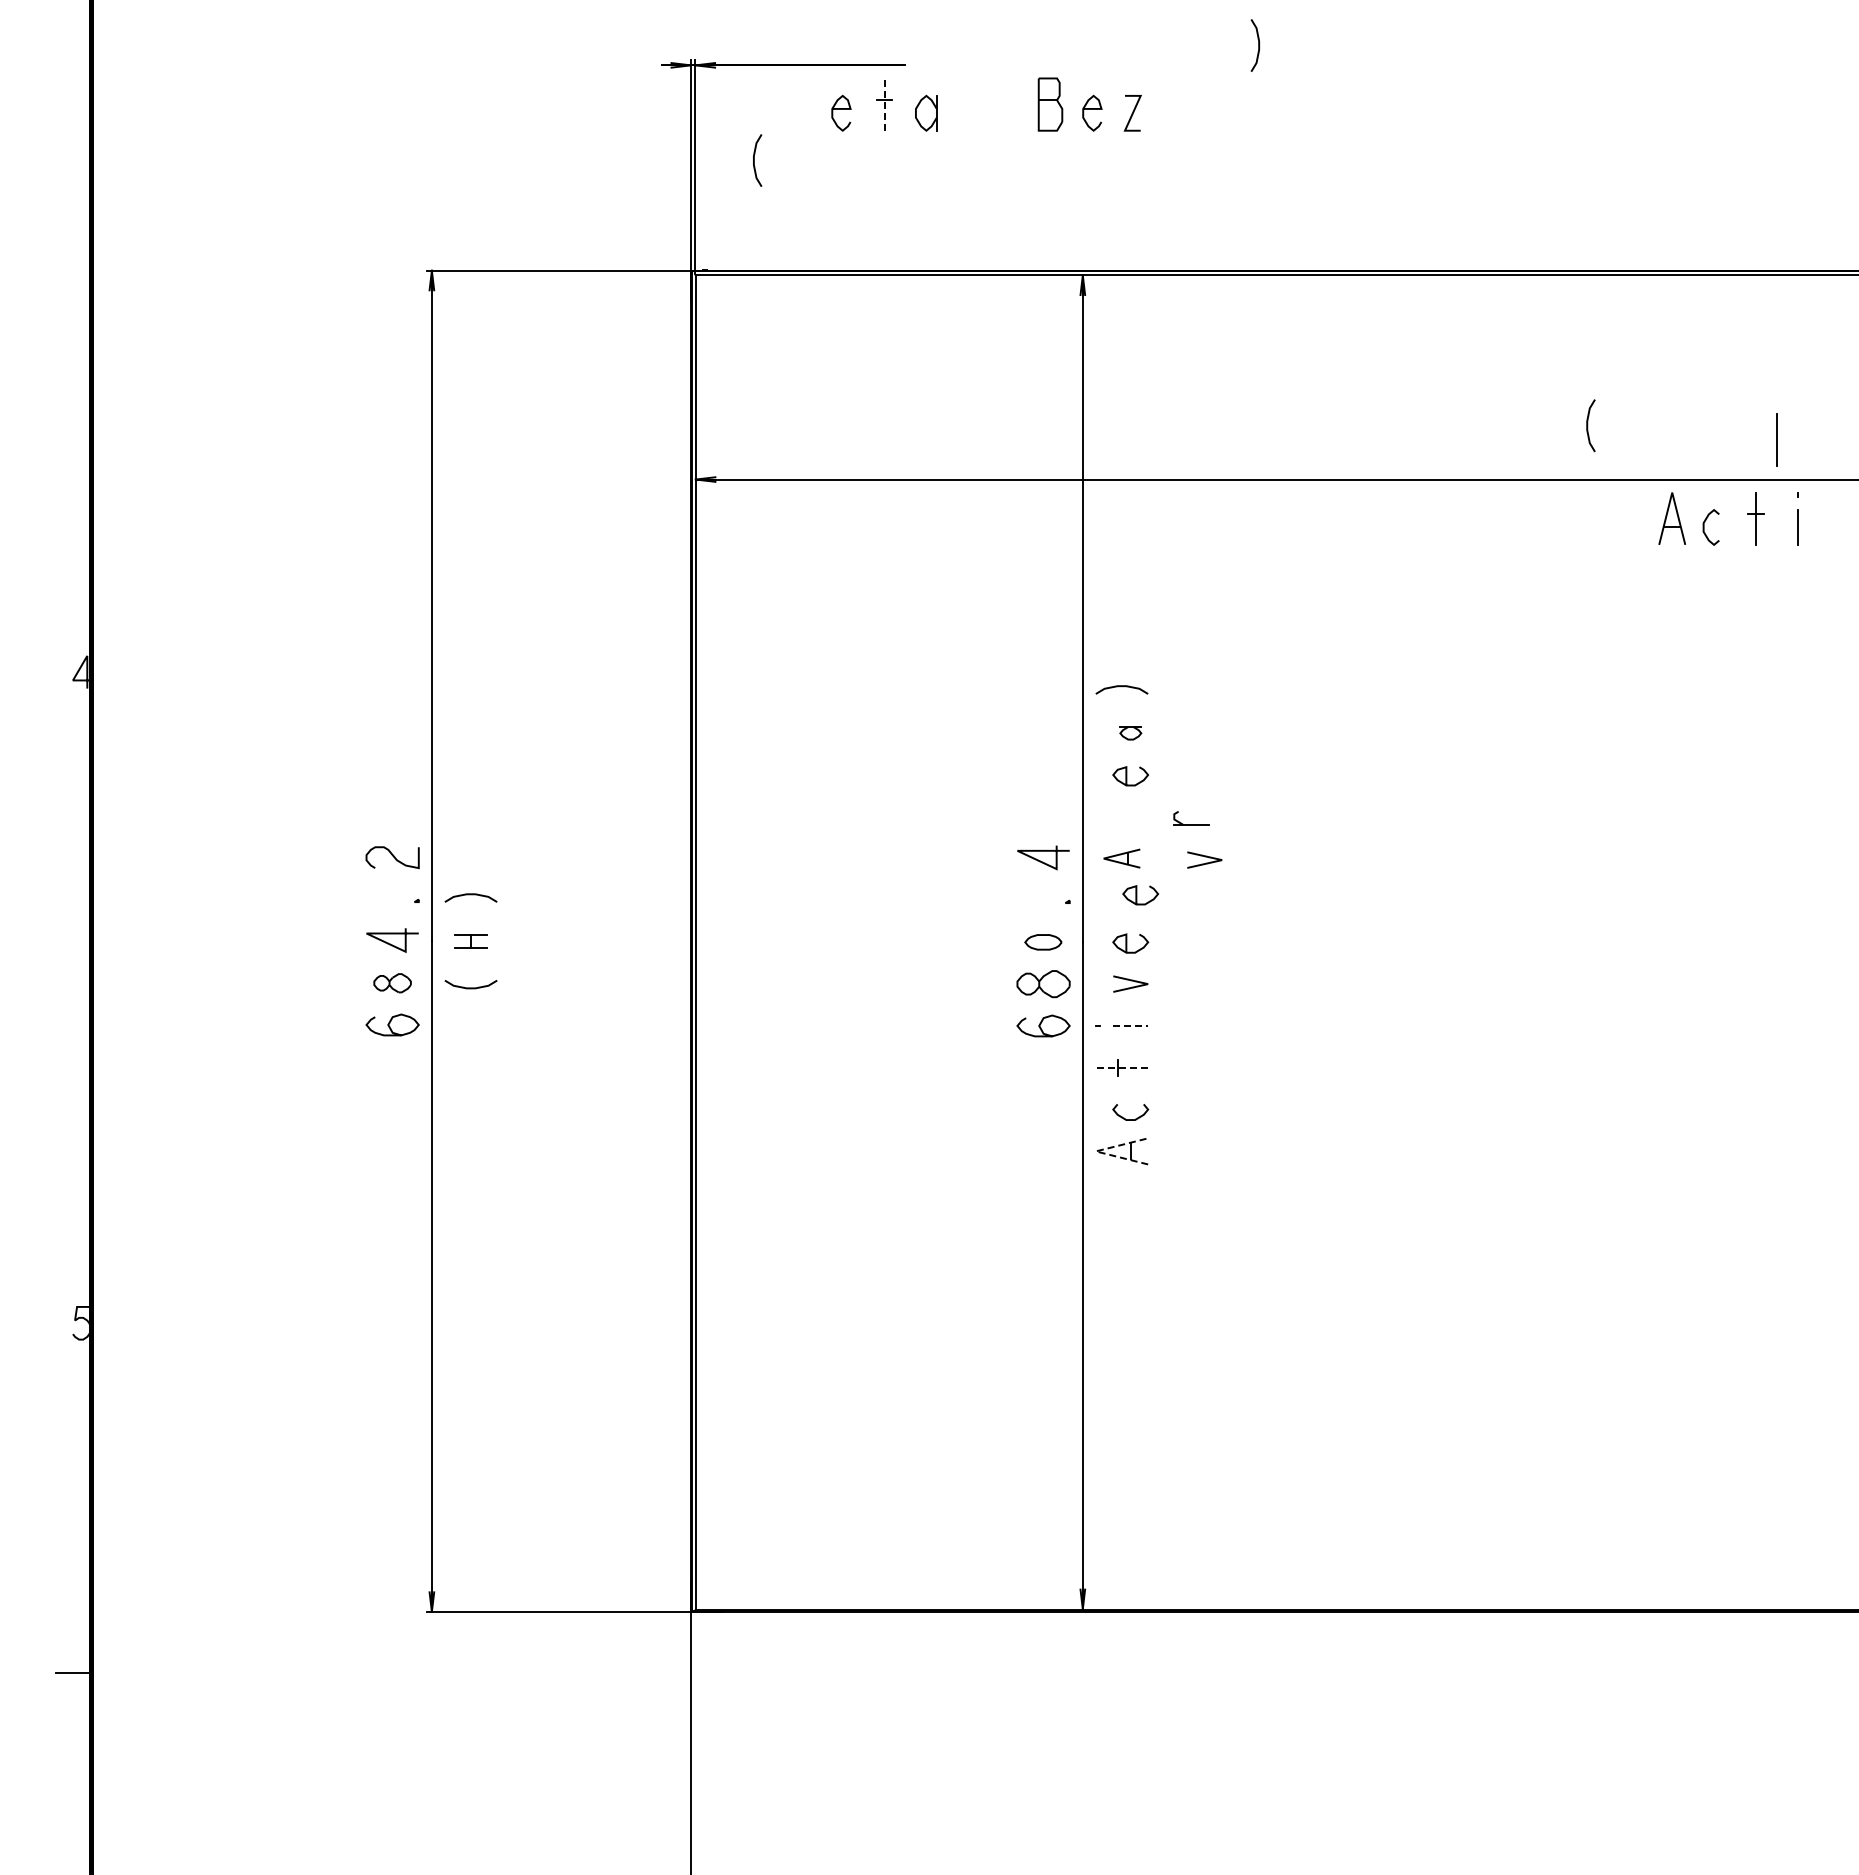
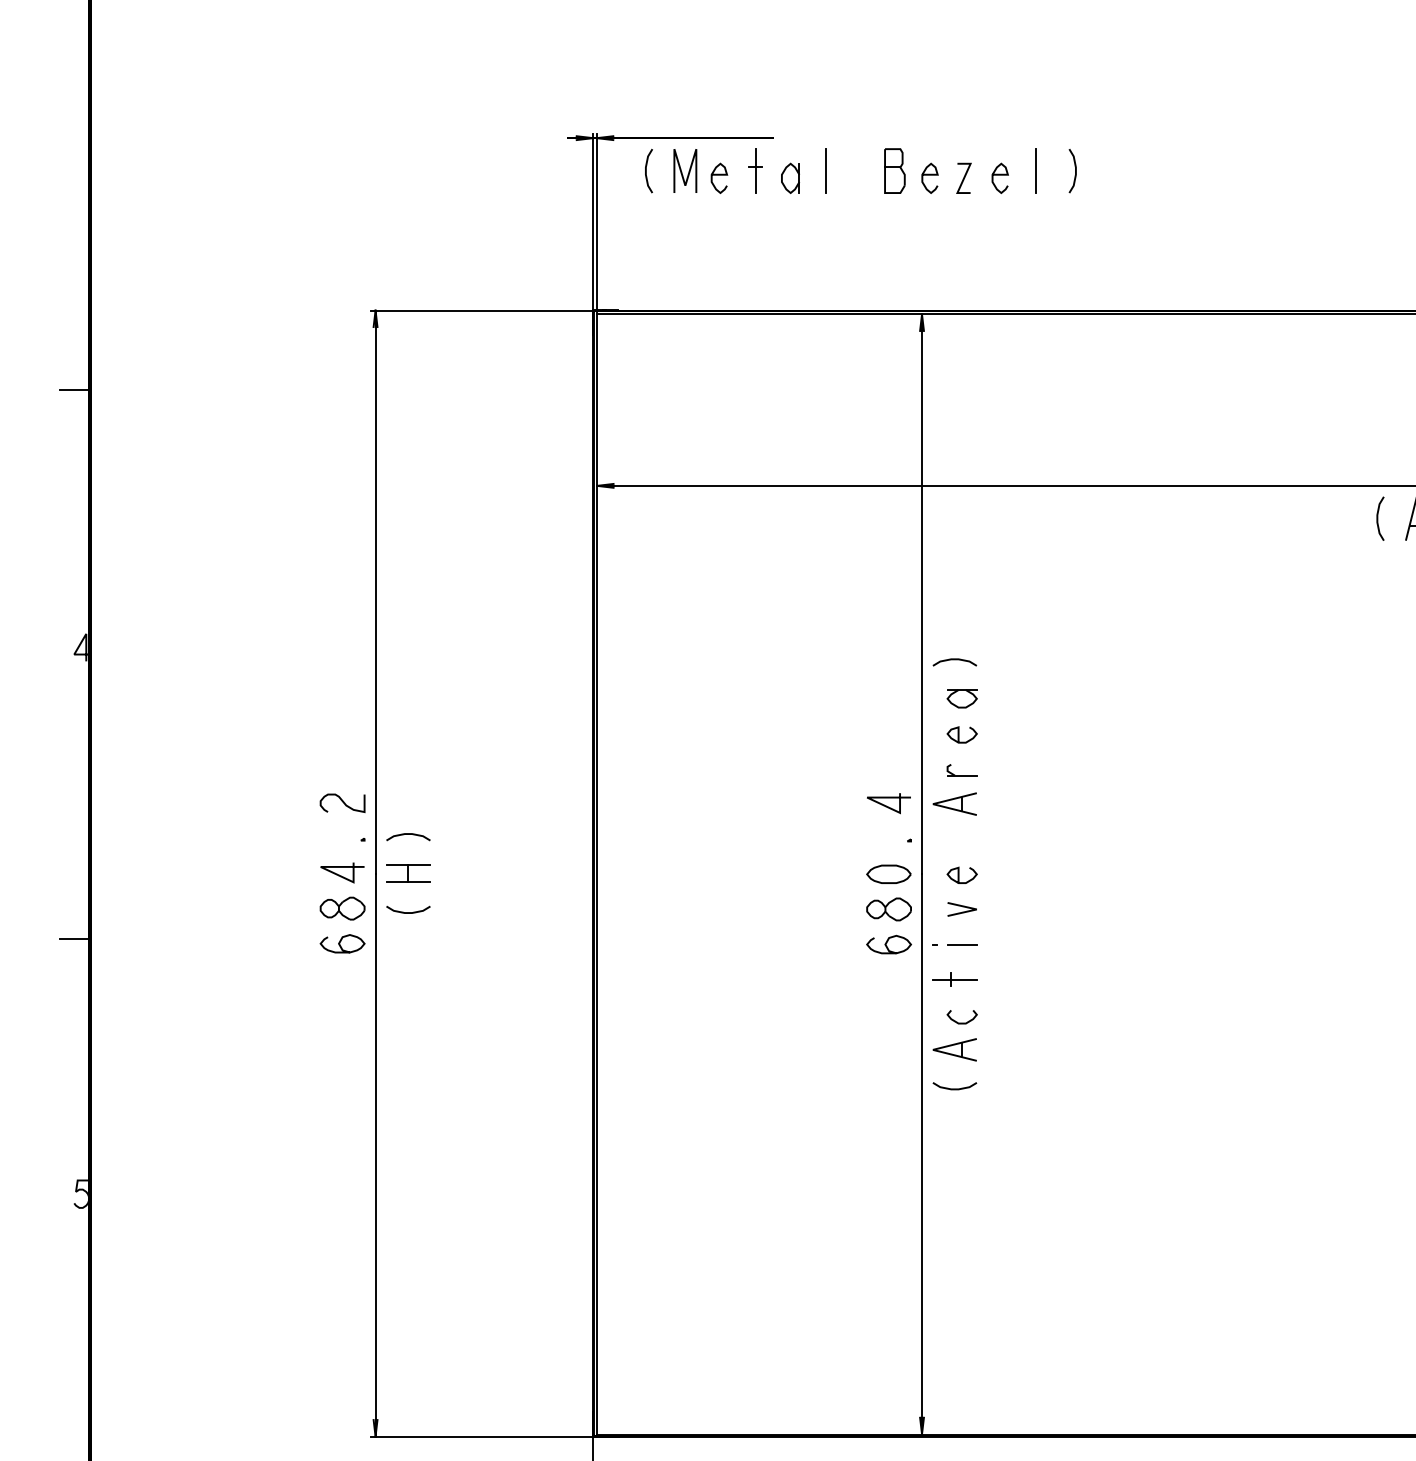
curve: (1258, 45) -> (1075, 171), moved
line: (884, 104) -> (755, 171), dashed -> solid
line: (968, 104) -> (826, 171), added
line: (1219, 104) -> (1036, 171), added
line: (797, 106) -> (682, 172), added
curve: (1176, 109) -> (1000, 175), added
curve: (754, 160) -> (646, 171), moved
line: (72, 365) -> (73, 390), added
curve: (1588, 425) -> (1378, 518), moved
part: (1130, 733) -> (962, 699), size x1.67
part: (1191, 818) -> (962, 770), moved
line: (1204, 857) -> (1024, 803), removed
part: (1121, 858) -> (954, 803), size x1.43
curve: (1137, 895) -> (967, 835), removed
part: (470, 941) -> (407, 873), size x1.67
part: (1043, 942) -> (889, 874), size x1.43
part: (392, 983) -> (342, 908), size x1.43
line: (72, 1019) -> (73, 939), added
line: (1131, 1025) -> (962, 944), dashed -> solid
line: (1121, 1067) -> (954, 979), dashed -> solid
line: (1095, 1151) -> (932, 1049), dashed -> solid
curve: (1121, 1197) -> (954, 1088), added

